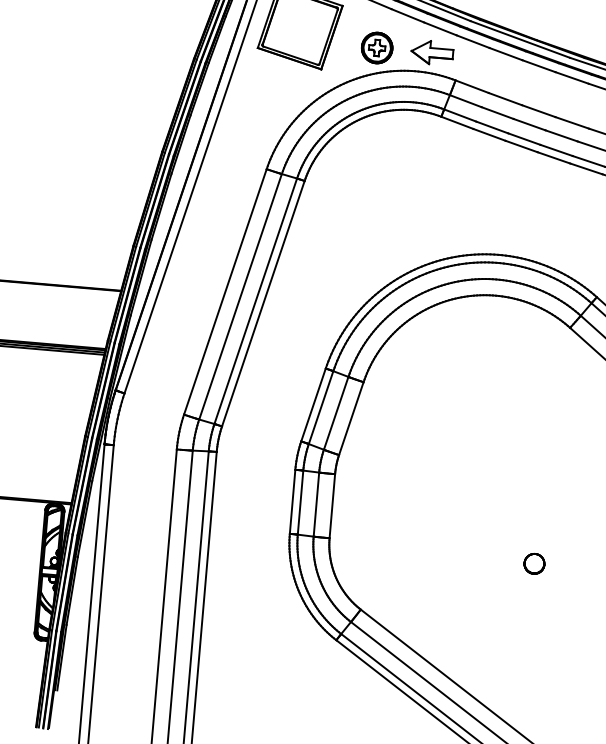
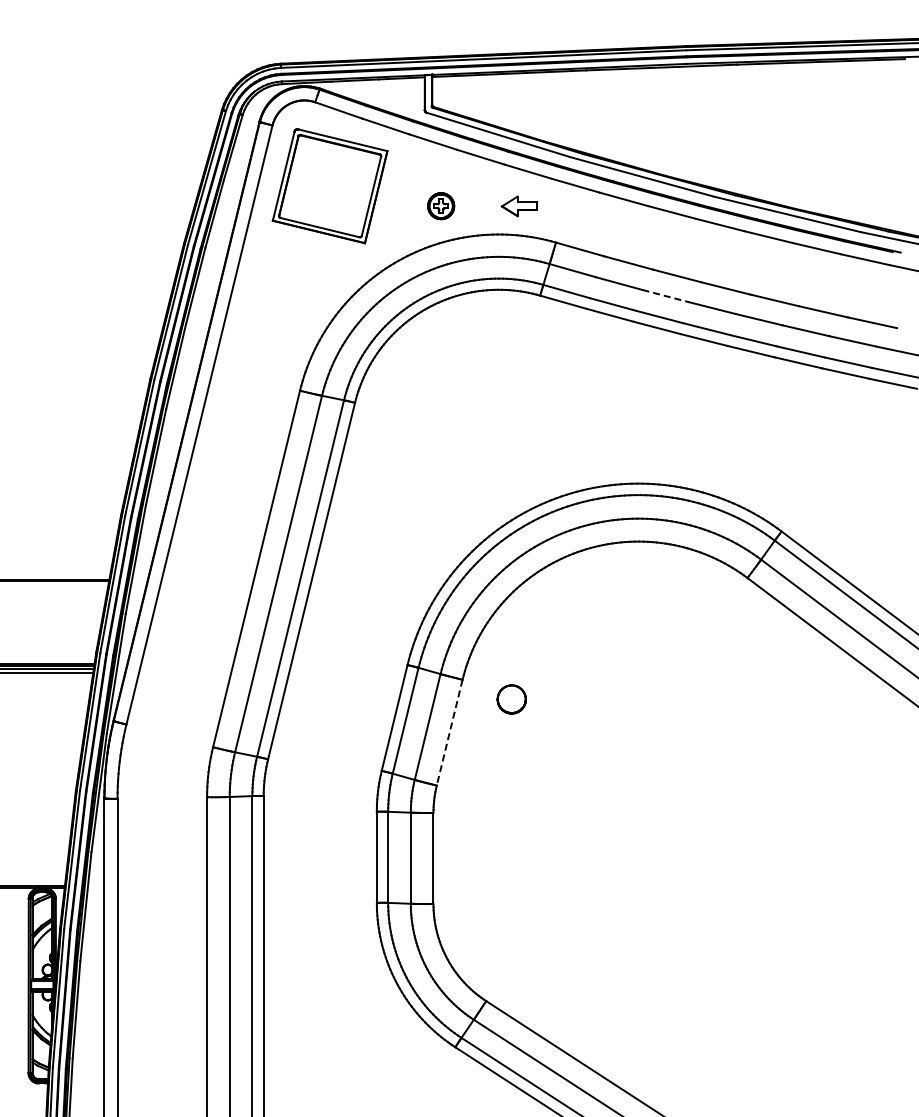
part: (376, 47) -> (440, 205), size x0.6
part: (432, 52) -> (519, 206), size x0.6
line: (530, 125) -> (666, 296), solid -> dashed
line: (351, 419) -> (449, 733), solid -> dashed
part: (534, 563) -> (511, 699), moved

